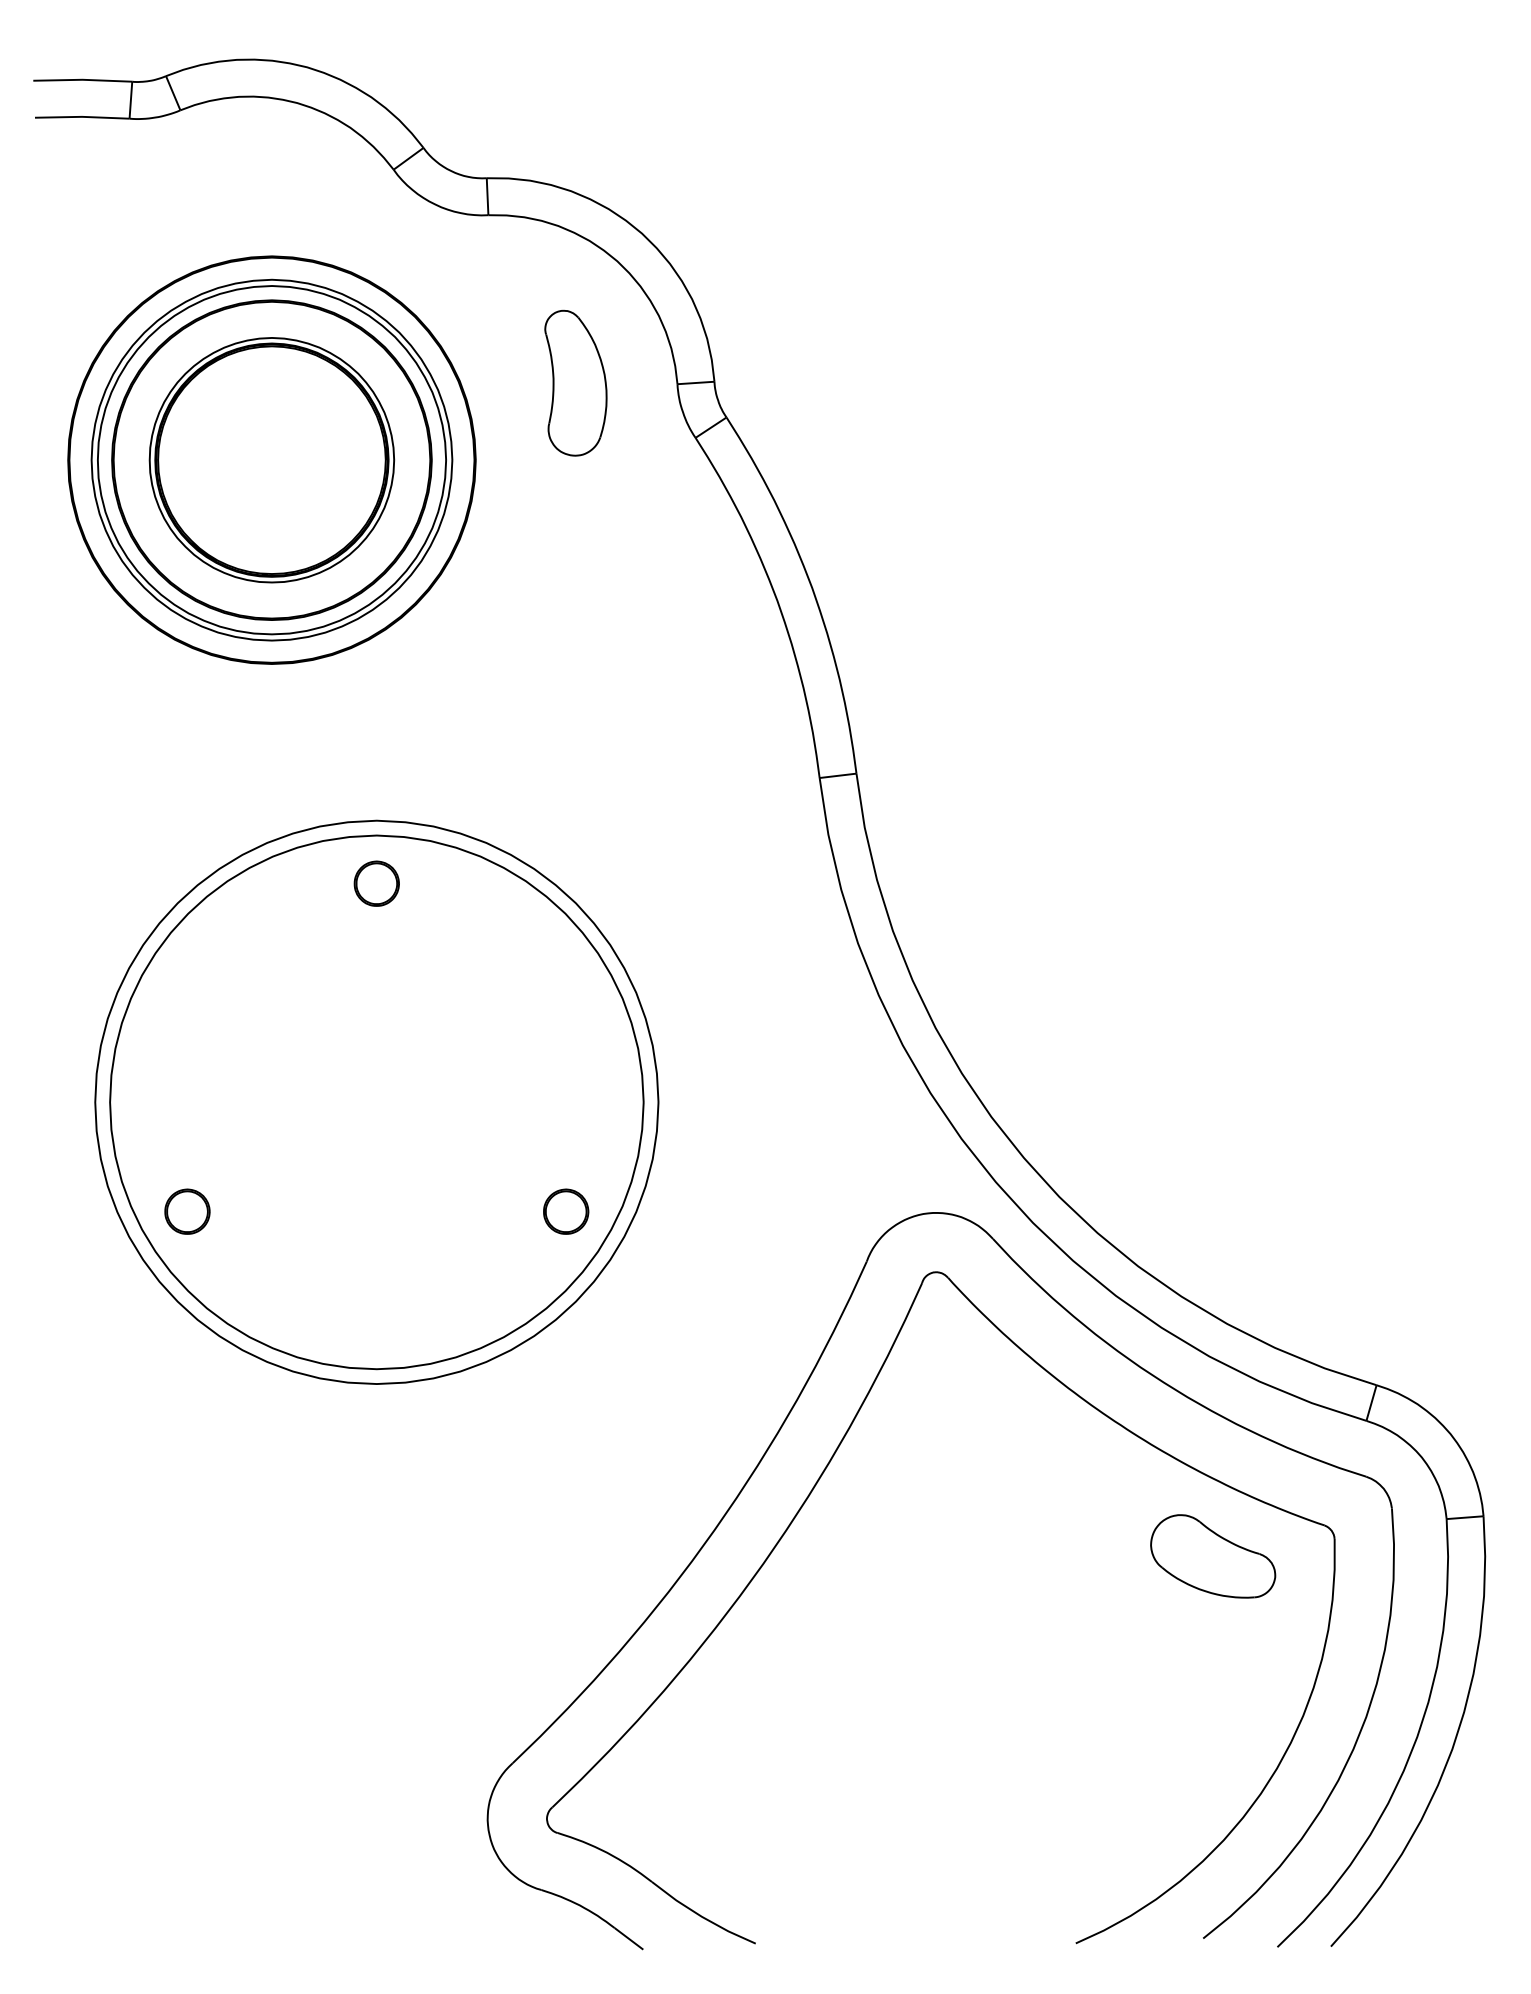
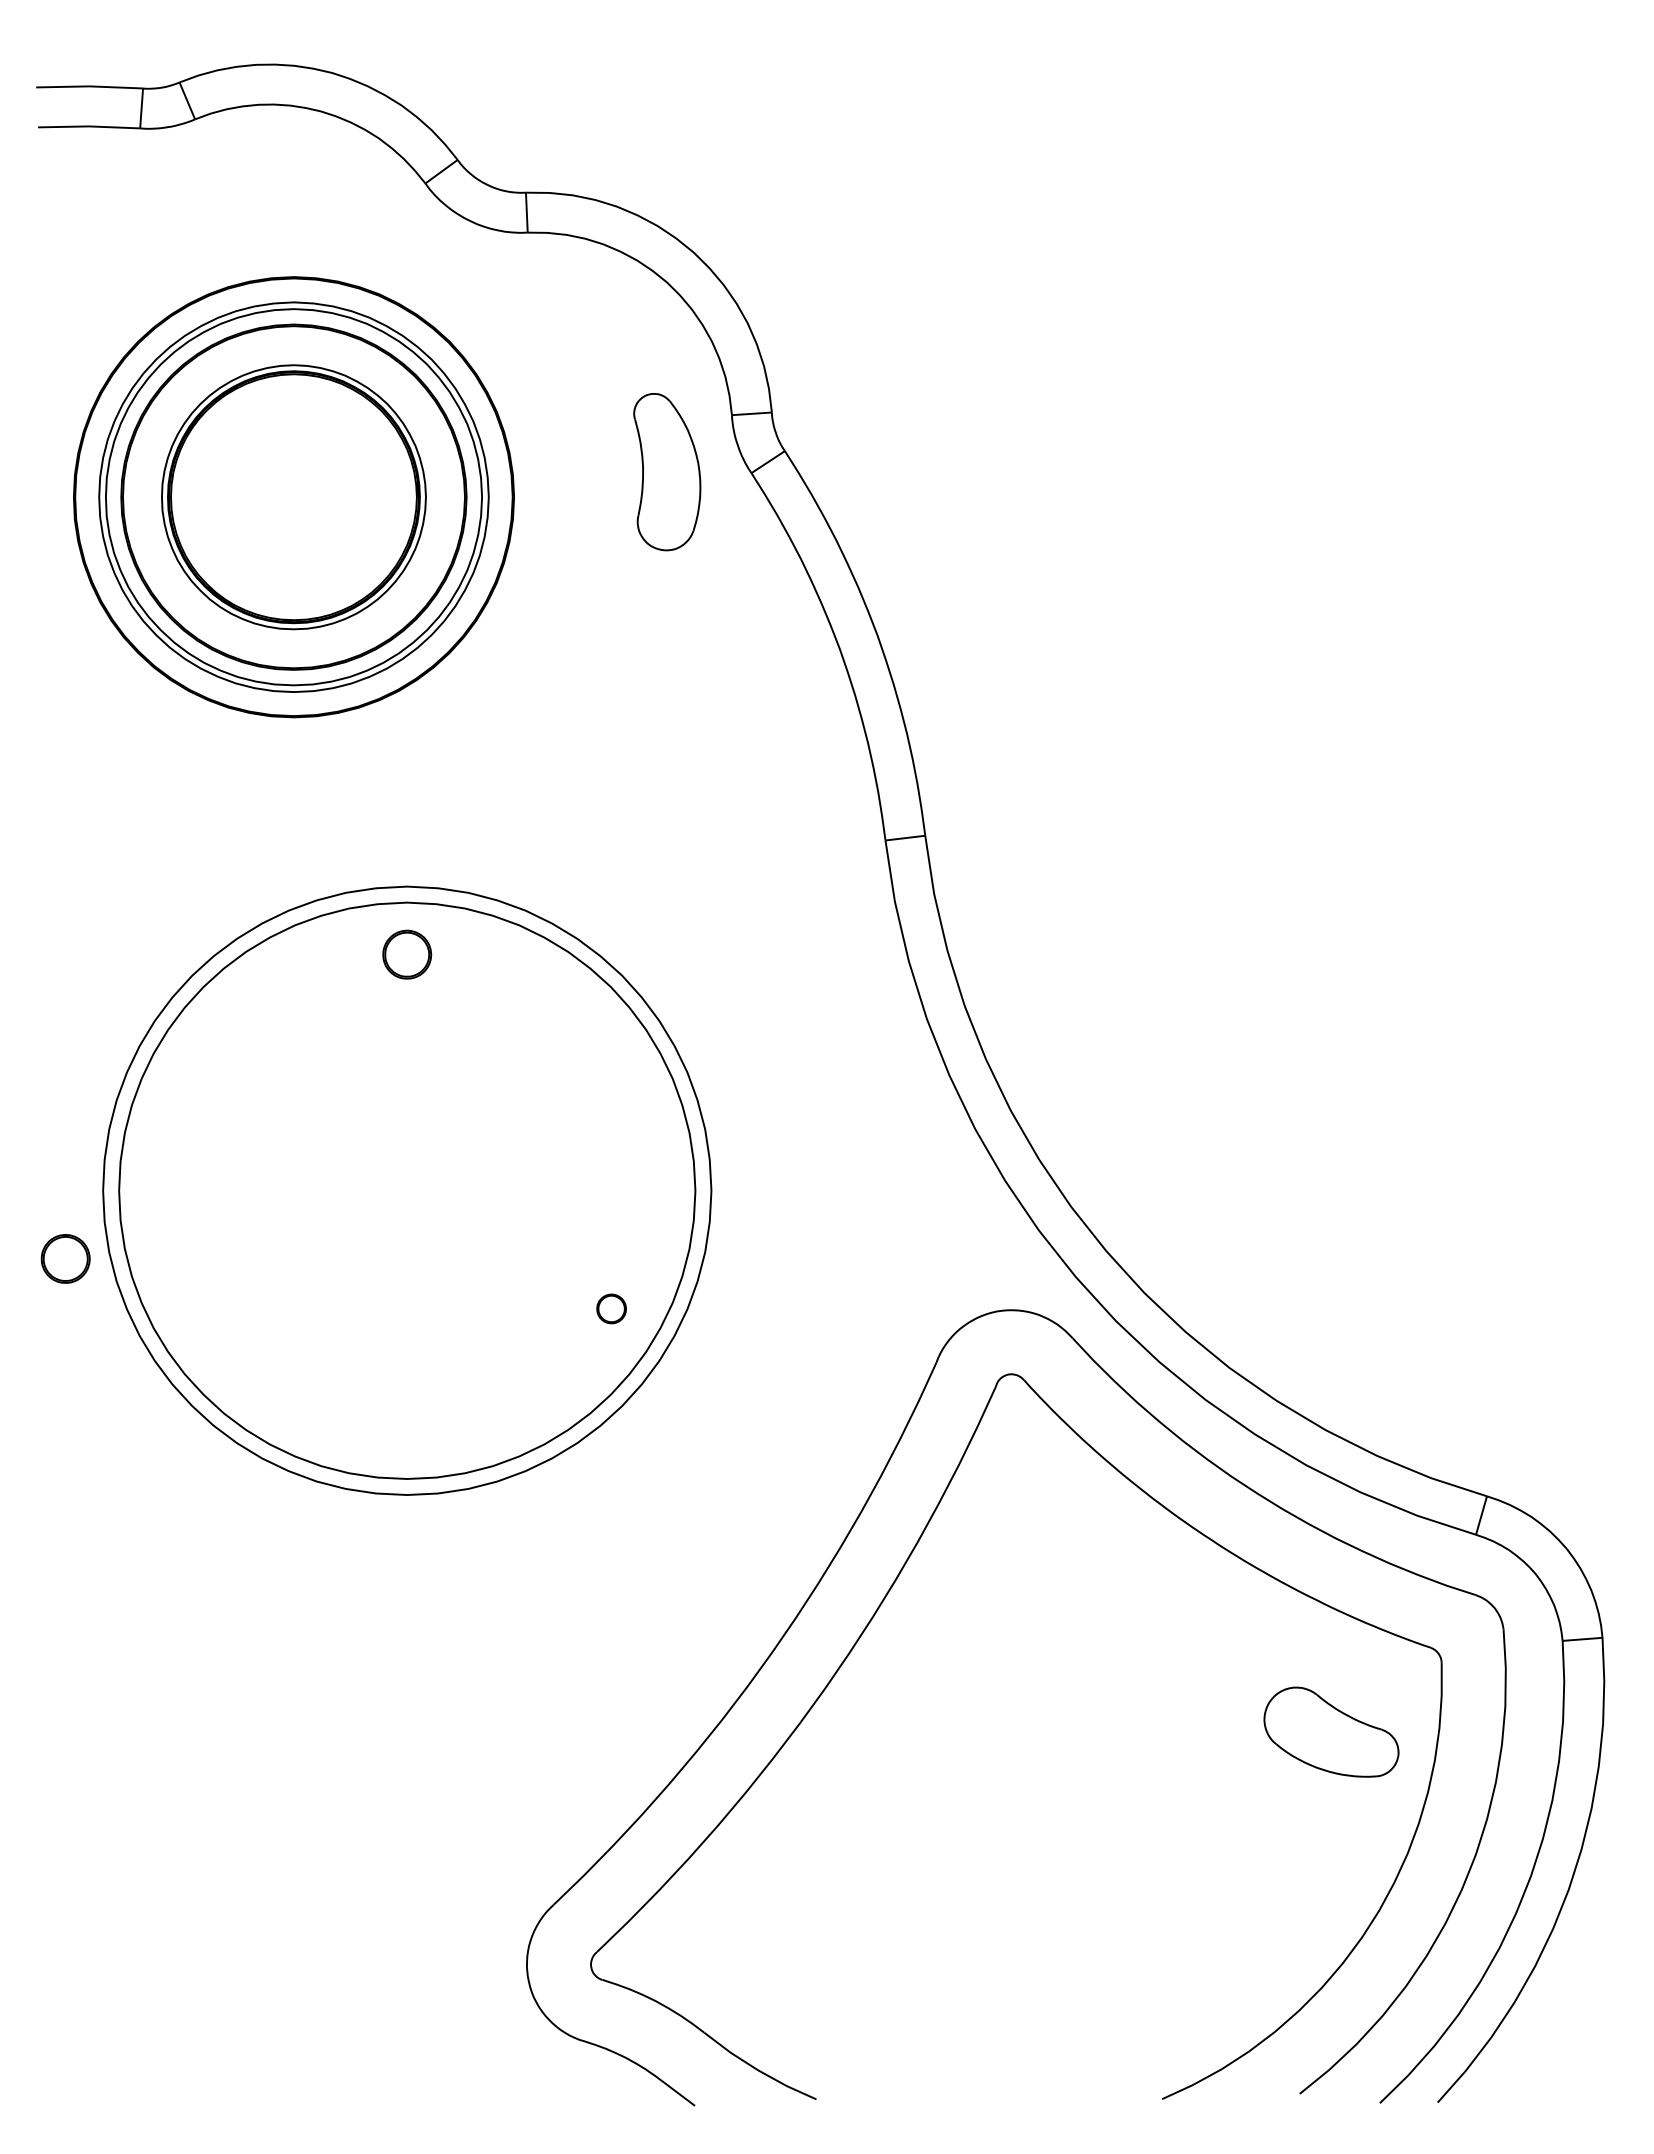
part: (576, 383) -> (667, 472), moved
part: (187, 1211) -> (65, 1258), moved
part: (565, 1211) -> (611, 1308), size x0.6
part: (1213, 1555) -> (1331, 1731), moved

